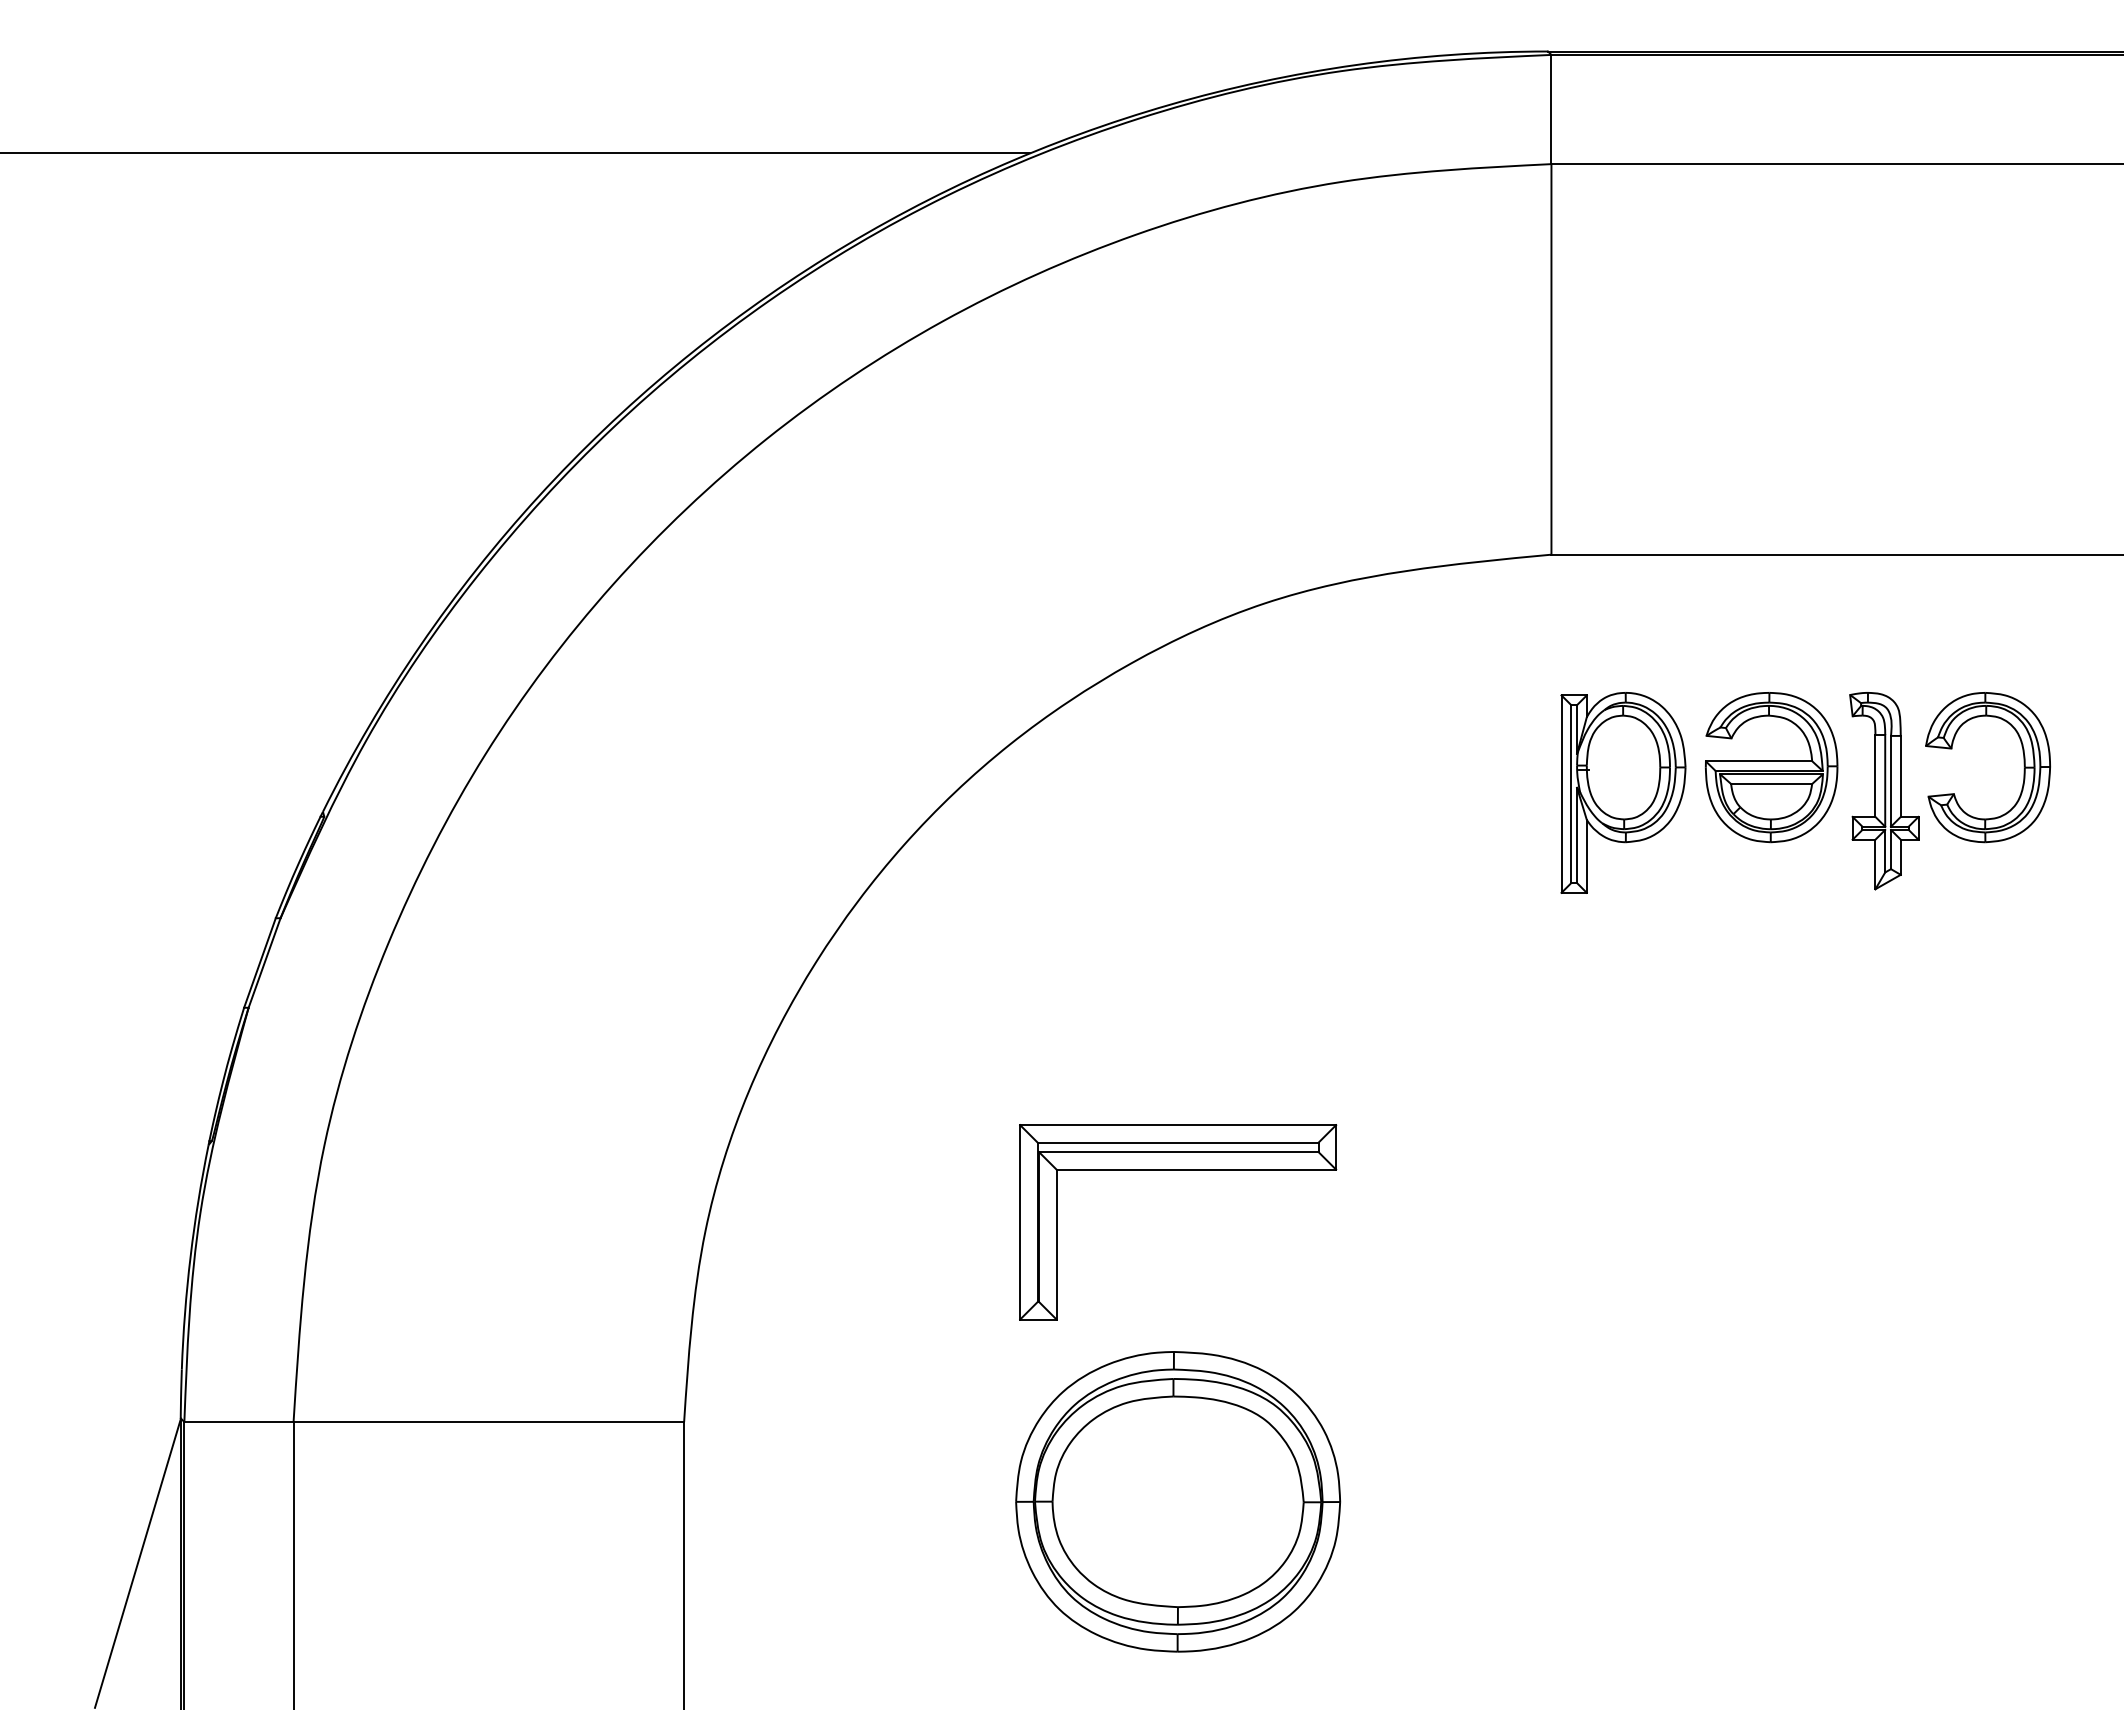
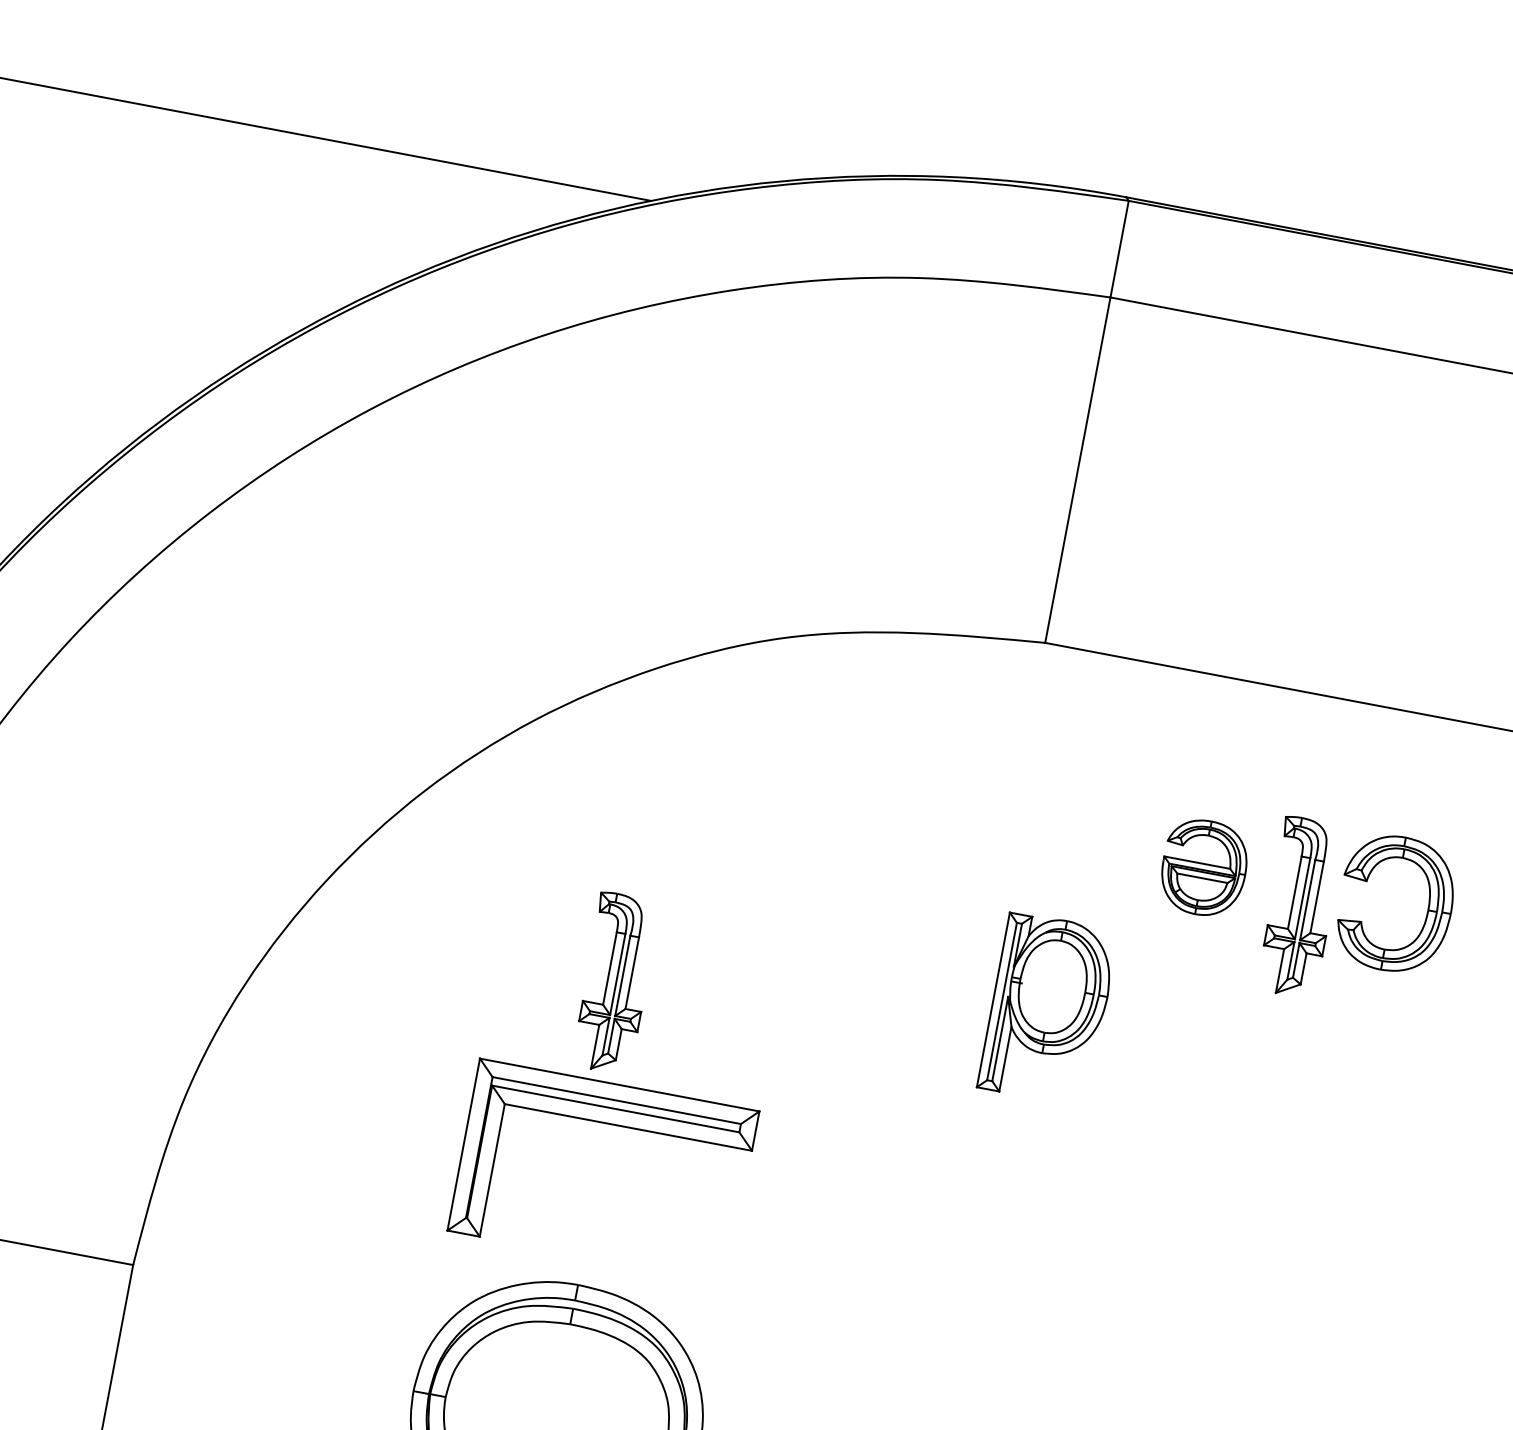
part: (1771, 767) -> (1204, 867), size x0.7
part: (1623, 792) -> (1048, 1008), moved
part: (1152, 1015) -> (615, 983), added

